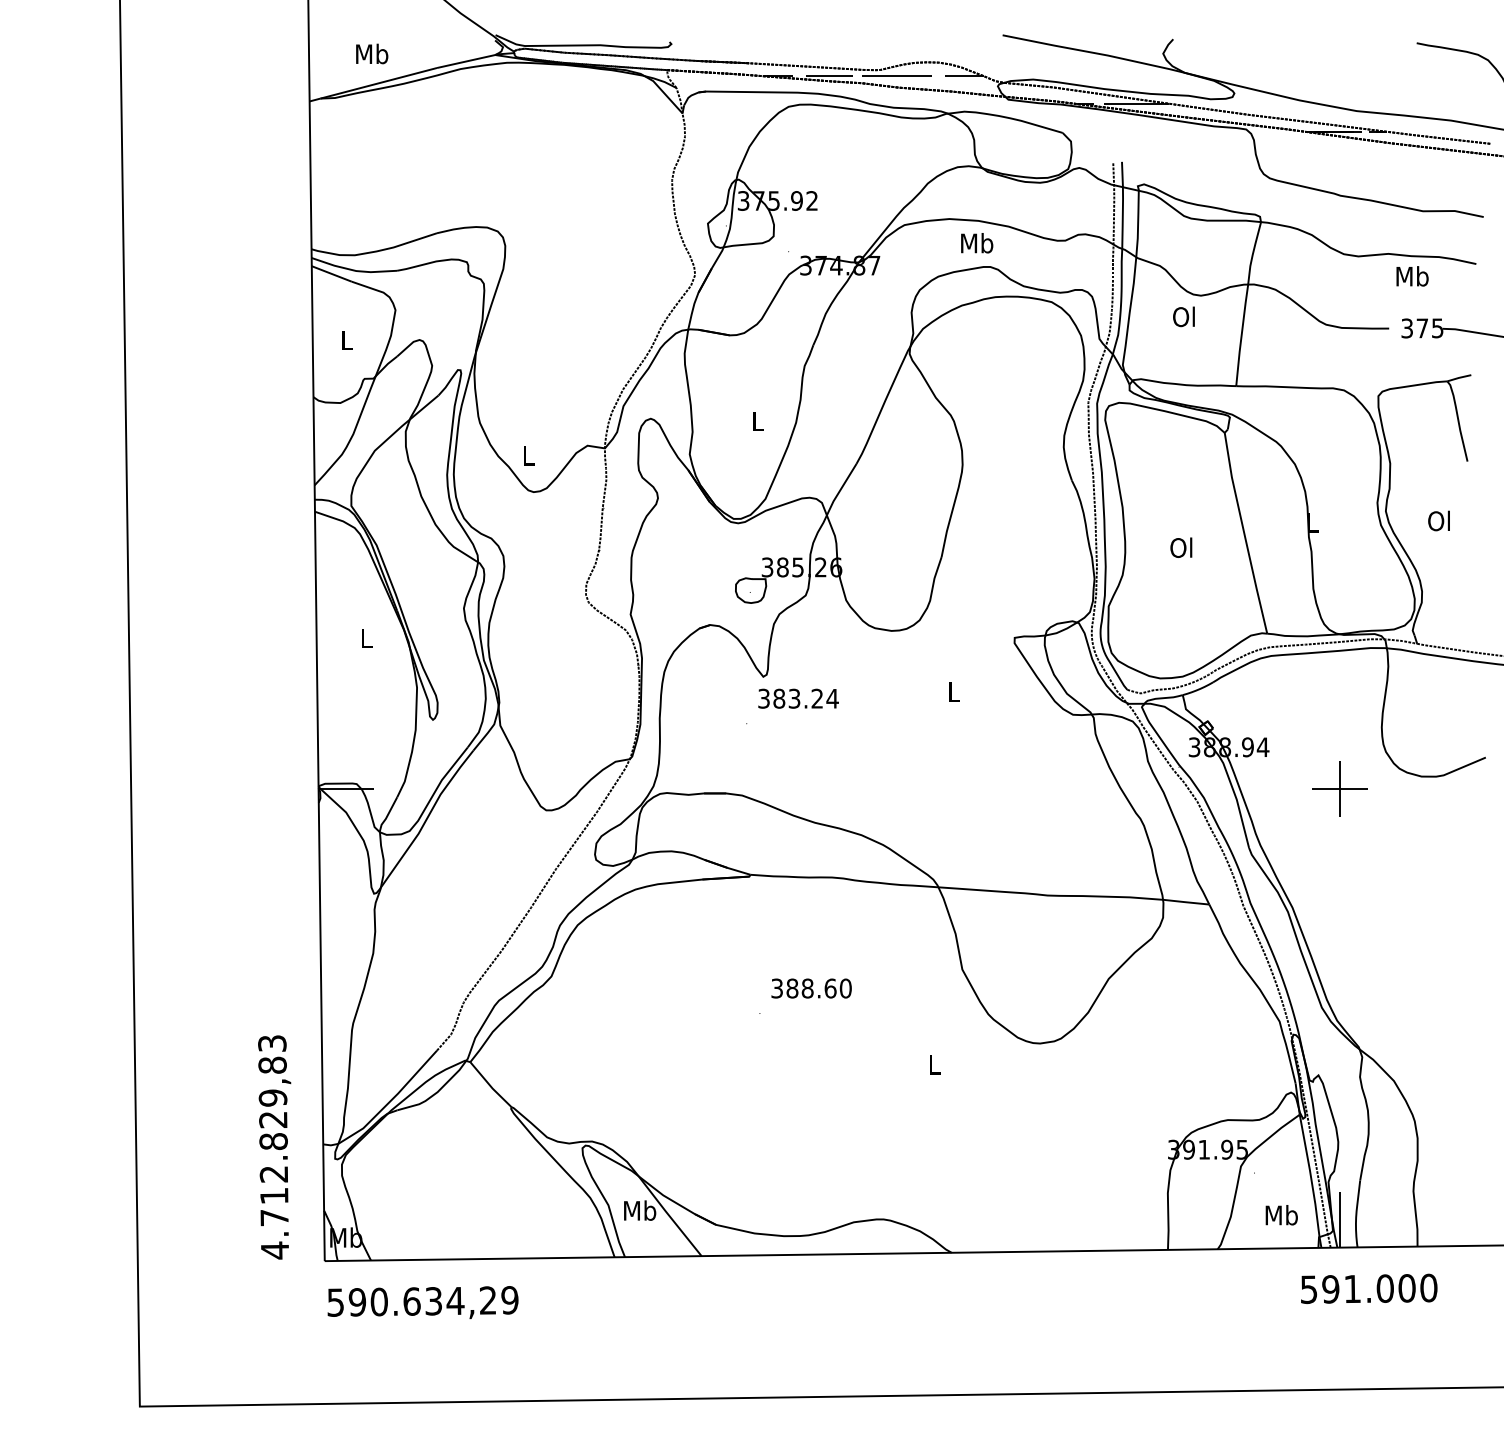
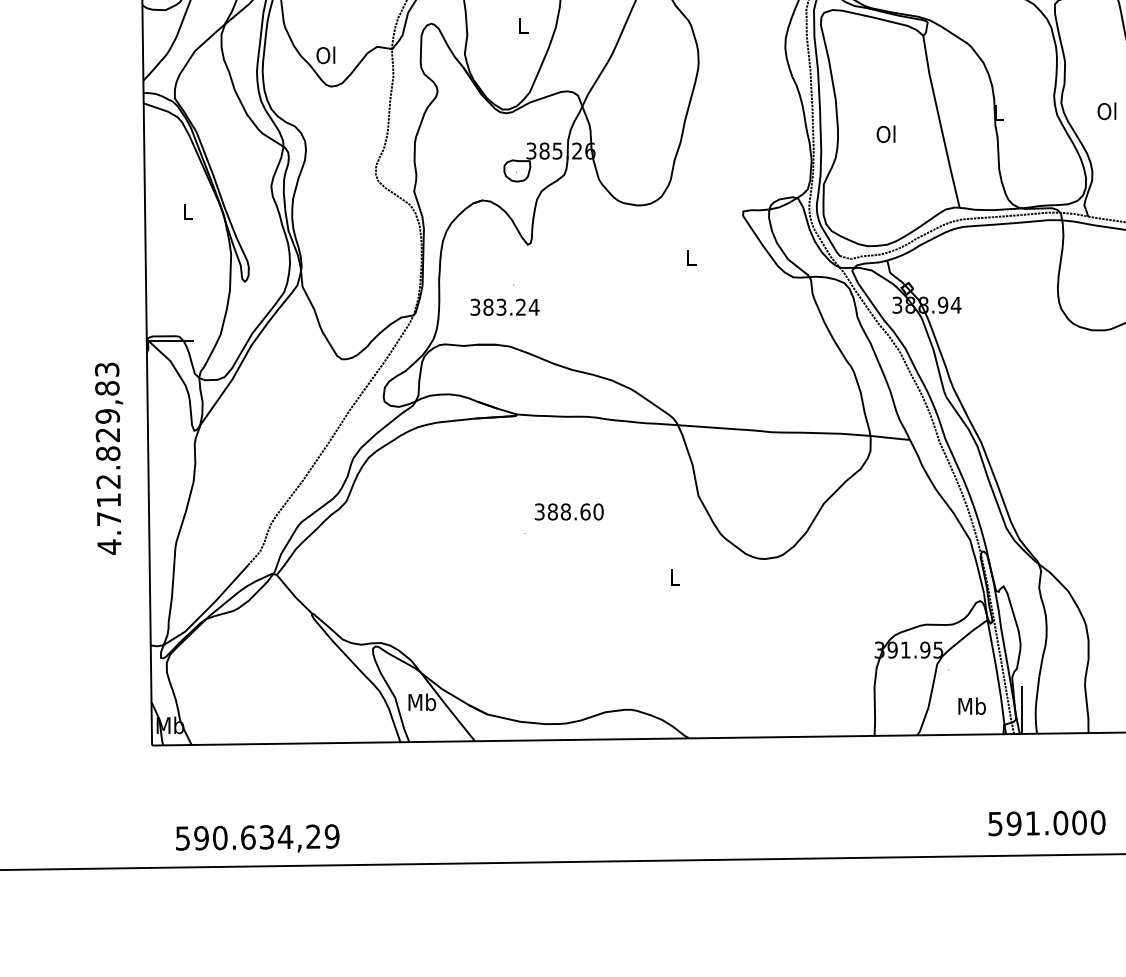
text: (527, 455) -> (325, 55), L -> Ol
text: (798, 698) -> (504, 307), moved
part: (1339, 788) -> (1021, 340), removed
text: (274, 1147) -> (109, 458), moved
text: (1369, 1288) -> (1047, 822), moved
text: (422, 1302) -> (257, 838), moved

